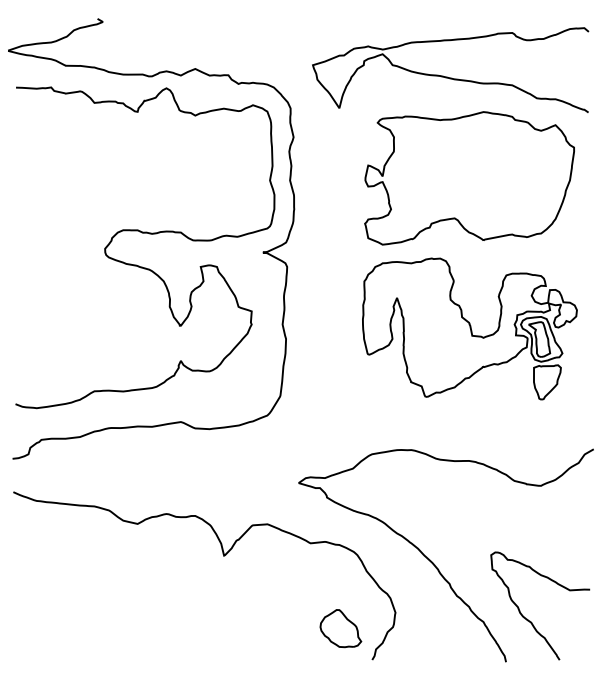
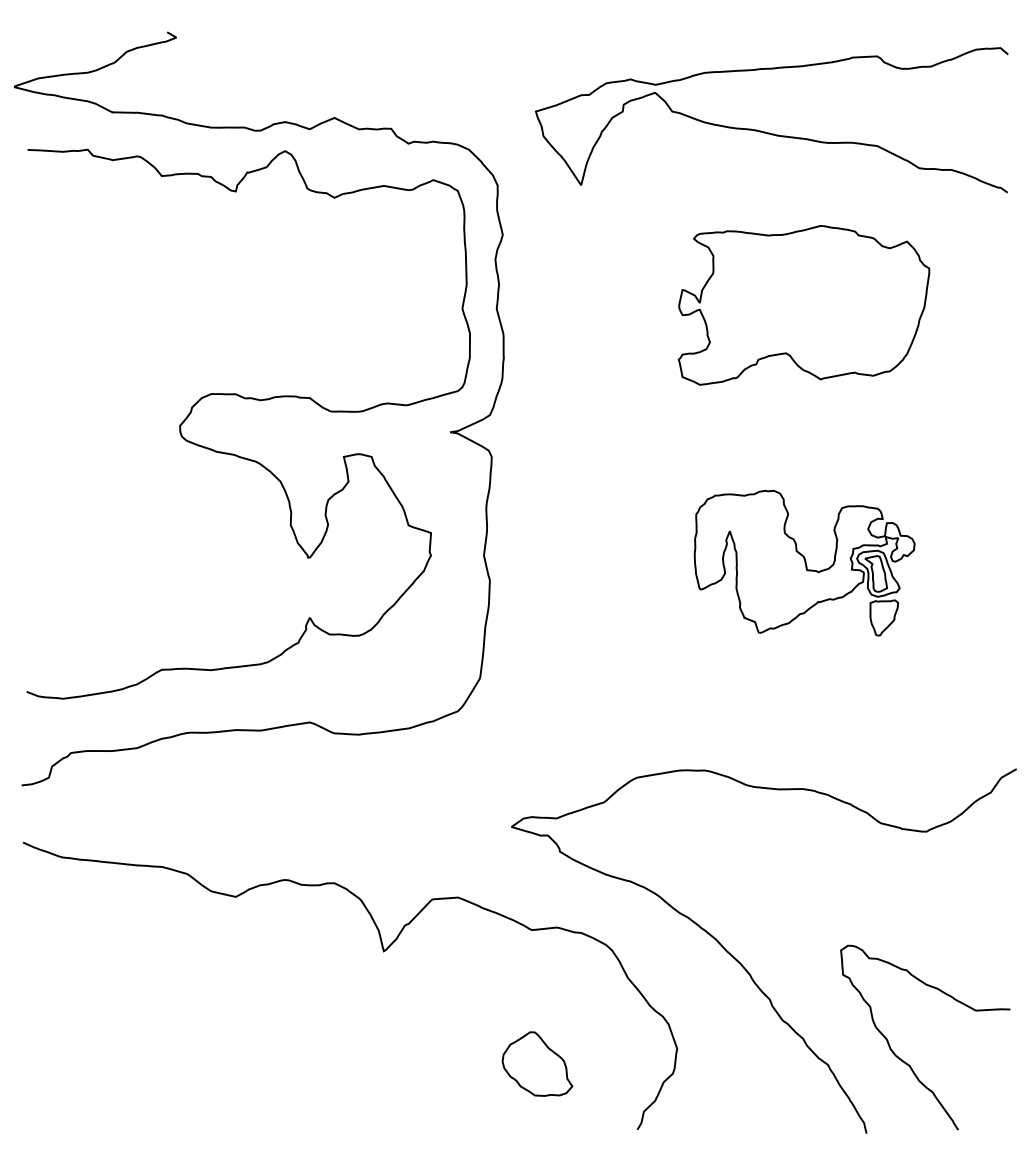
part: (469, 178) -> (803, 305), size x0.7
part: (469, 328) -> (803, 562), size x0.6
part: (340, 628) -> (536, 1063), moved

